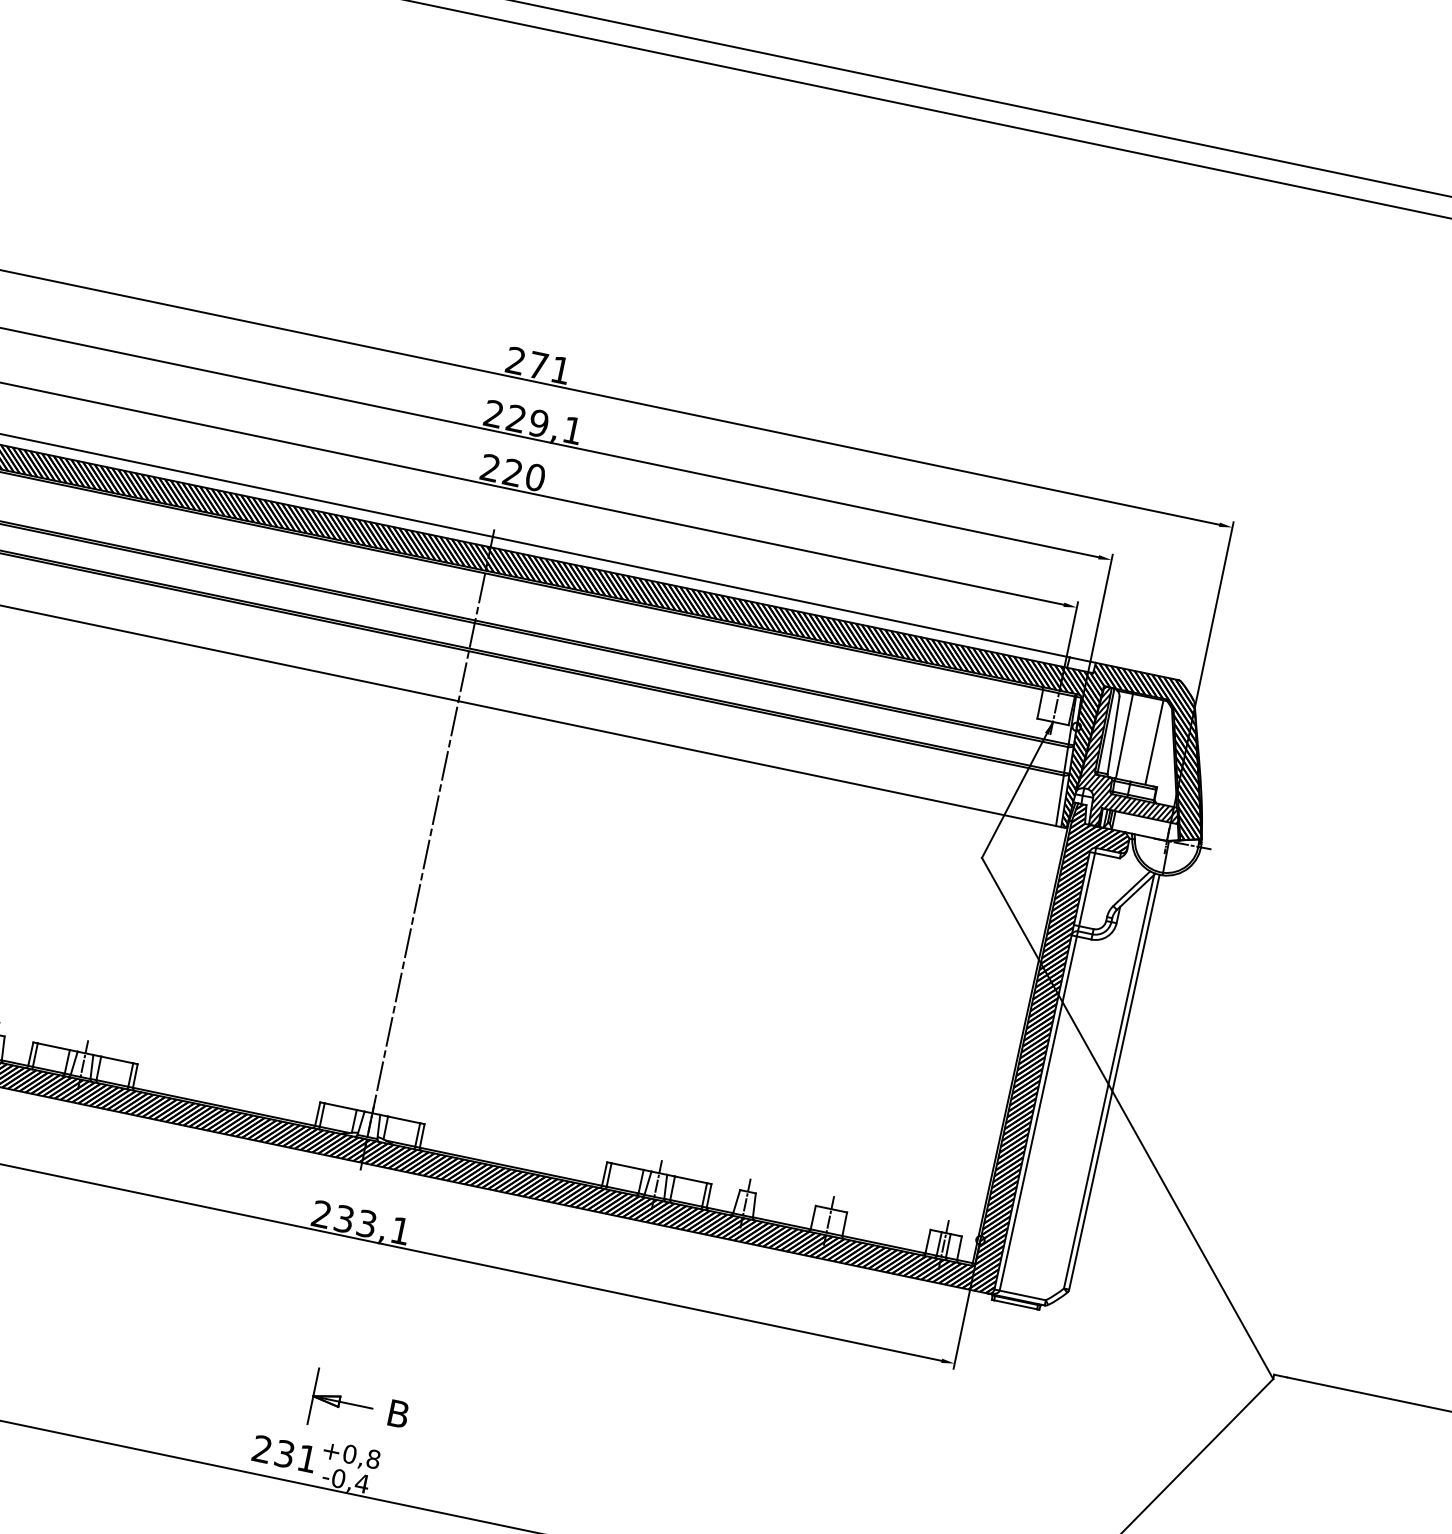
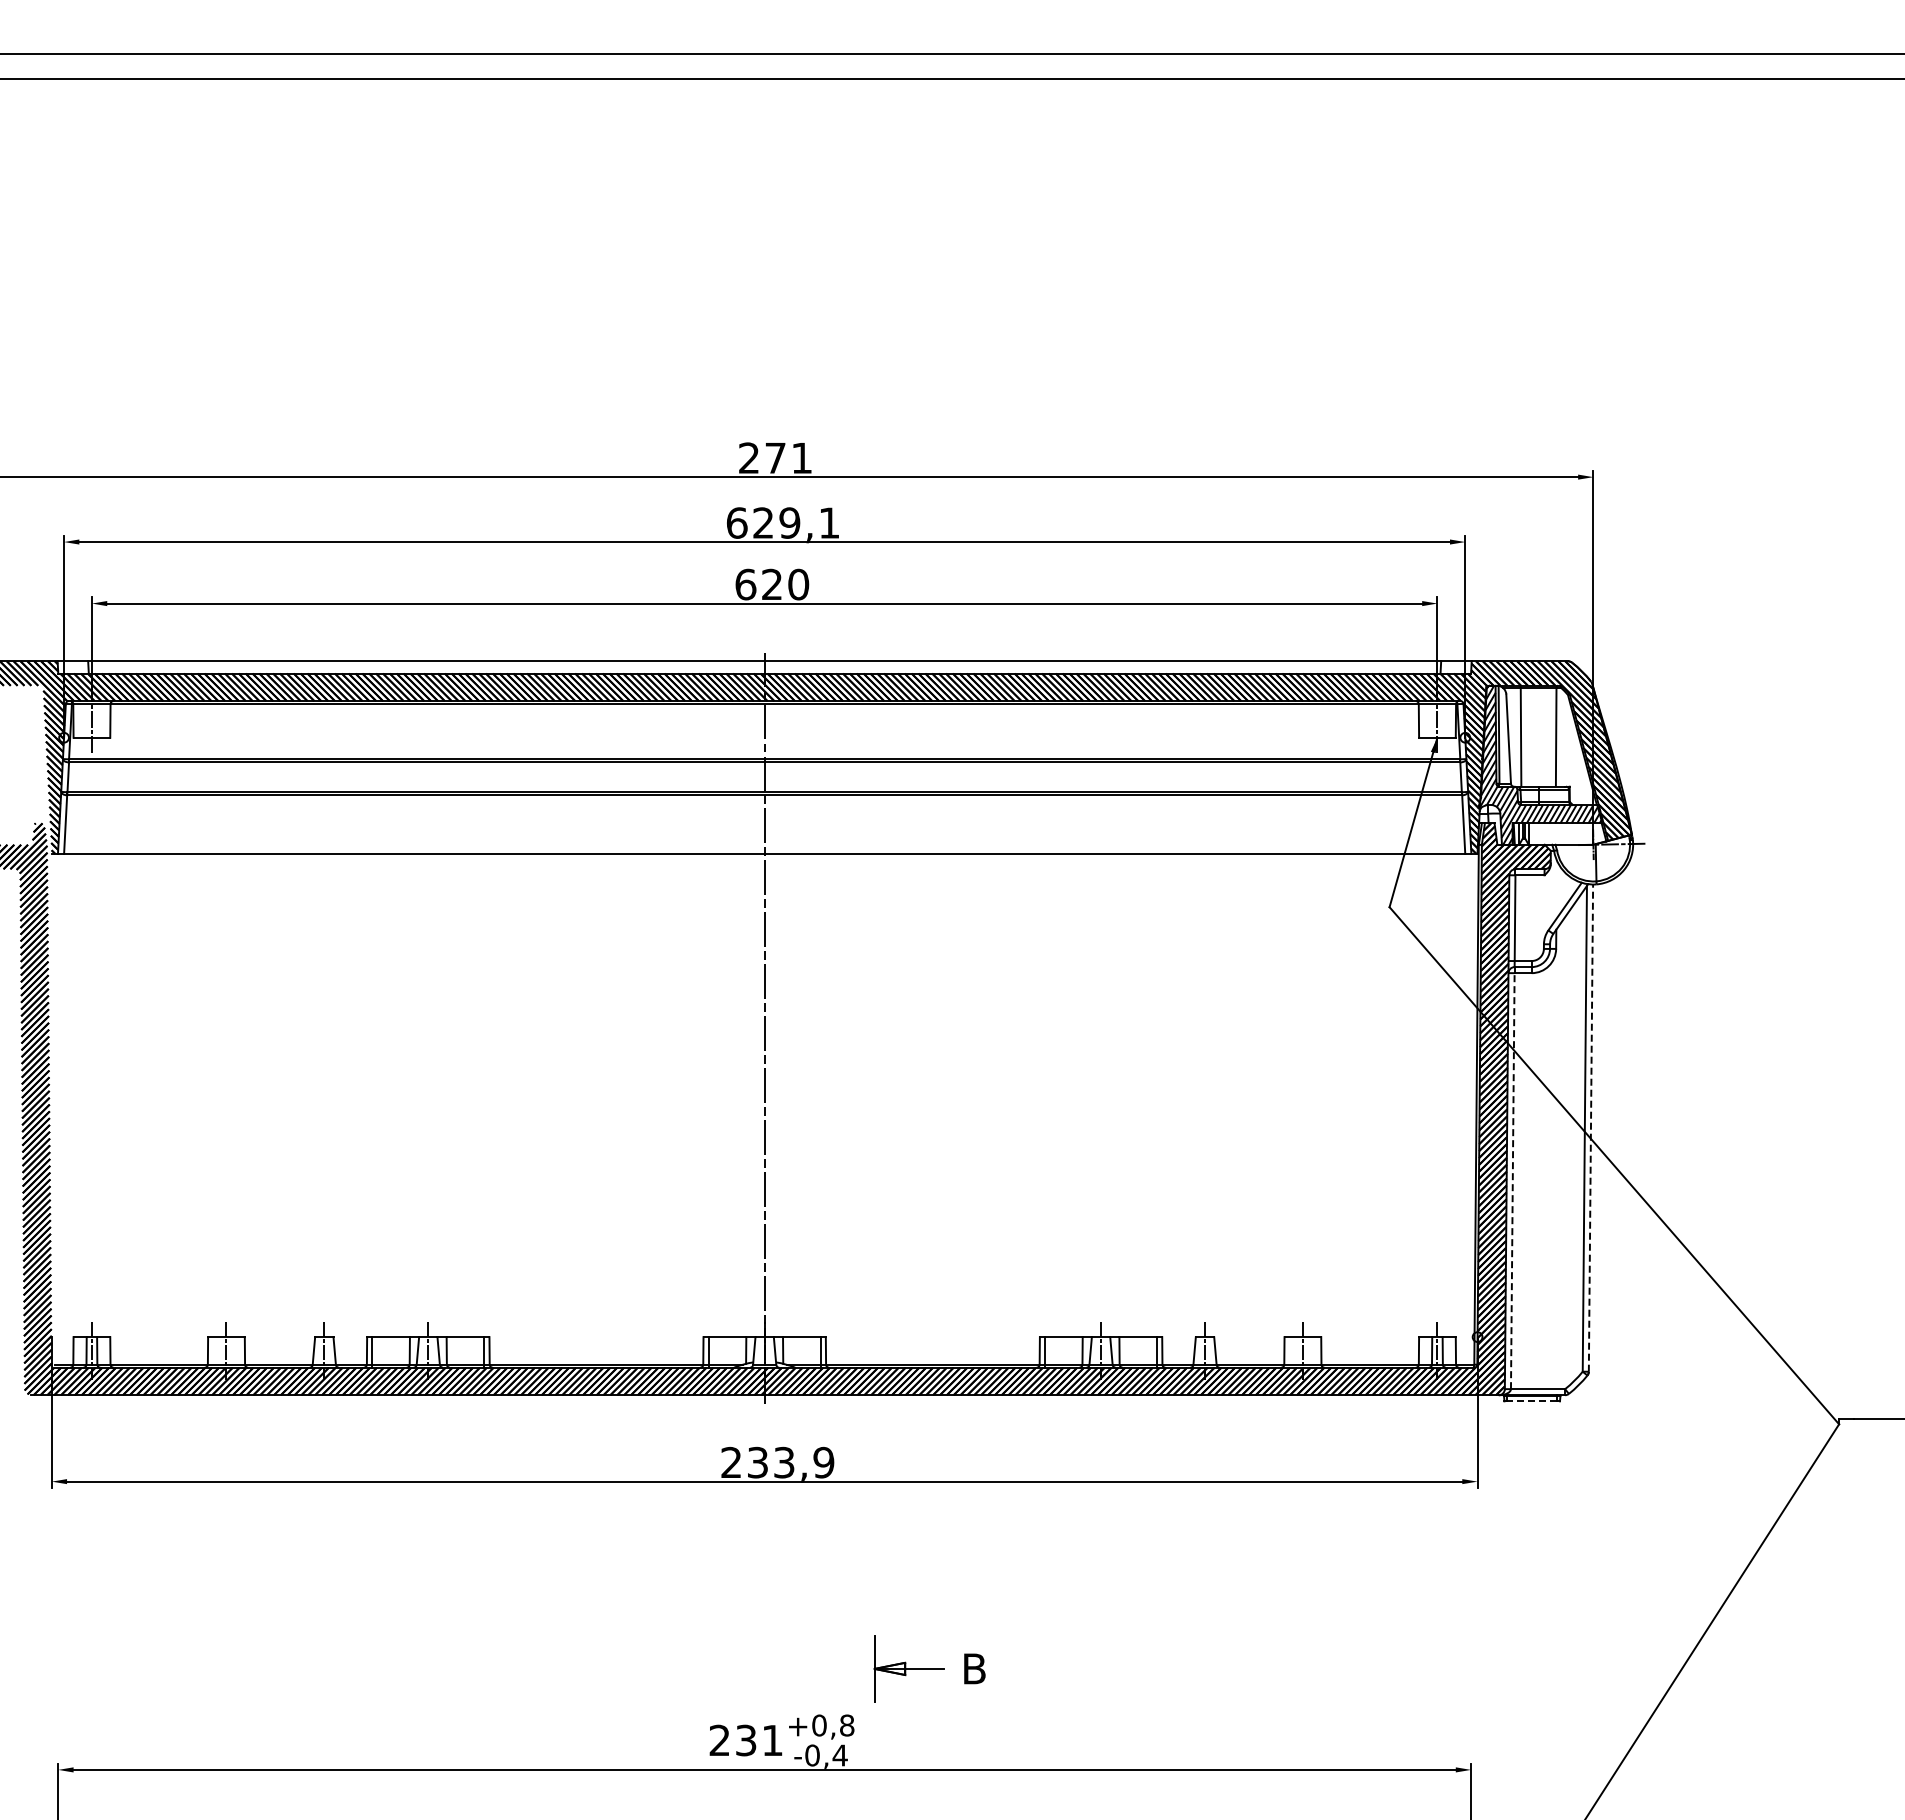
text: (493, 413) -> (736, 522), 229,1 -> 629,1
text: (490, 467) -> (745, 584), 220 -> 620
line: (1113, 1082) -> (1590, 1128), solid -> dashed
line: (1038, 1112) -> (1512, 1180), solid -> dashed
text: (400, 1230) -> (823, 1462), 233,1 -> 233,9
line: (1014, 1304) -> (1531, 1401), solid -> dashed
part: (360, 1405) -> (929, 1668), moved

